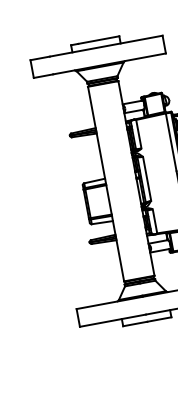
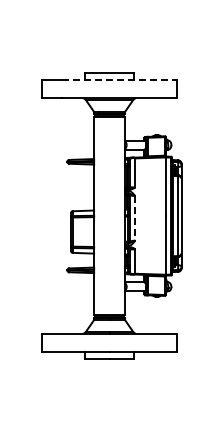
line: (106, 46) -> (119, 80), solid -> dashed
line: (147, 179) -> (135, 218), solid -> dashed

